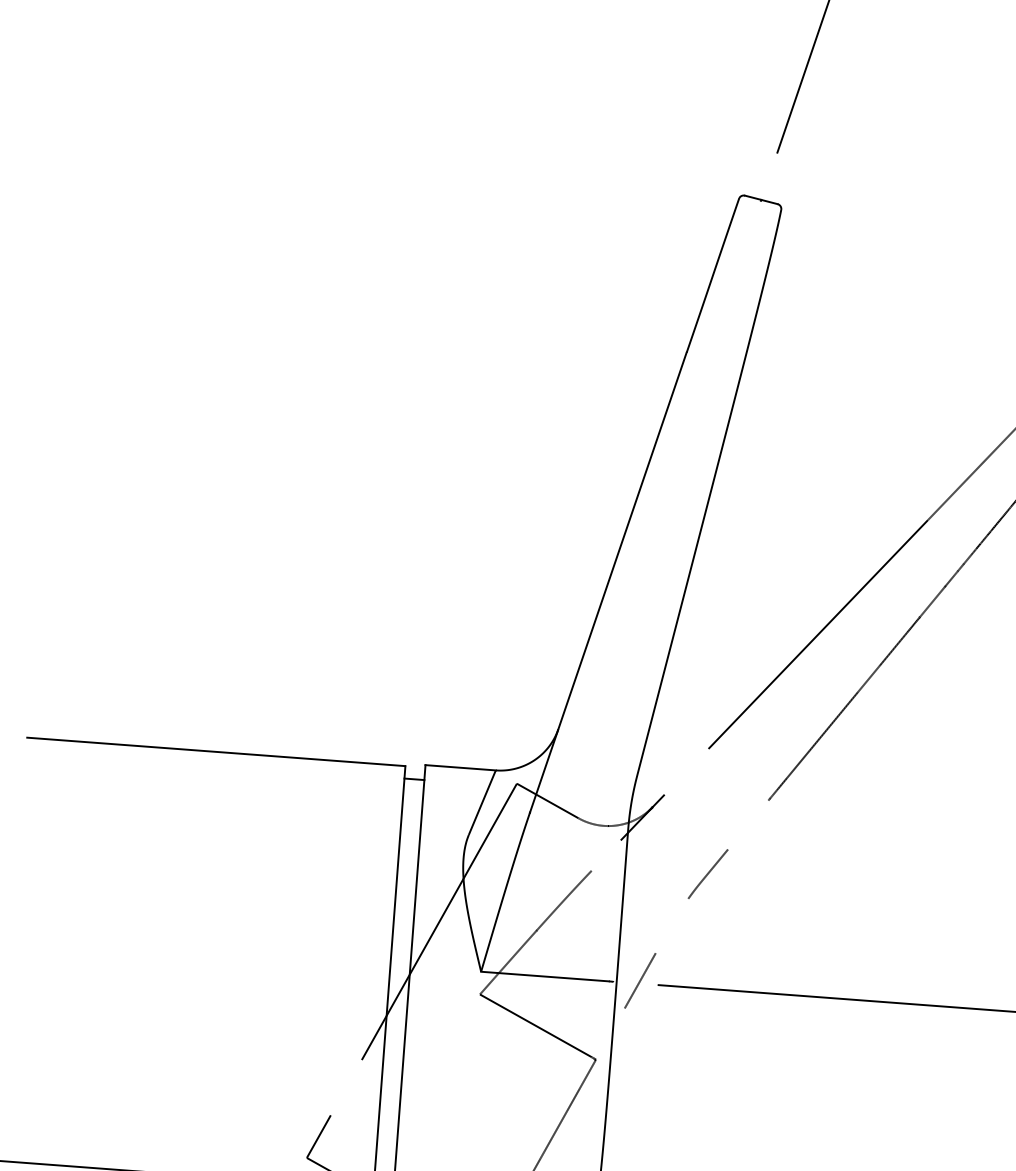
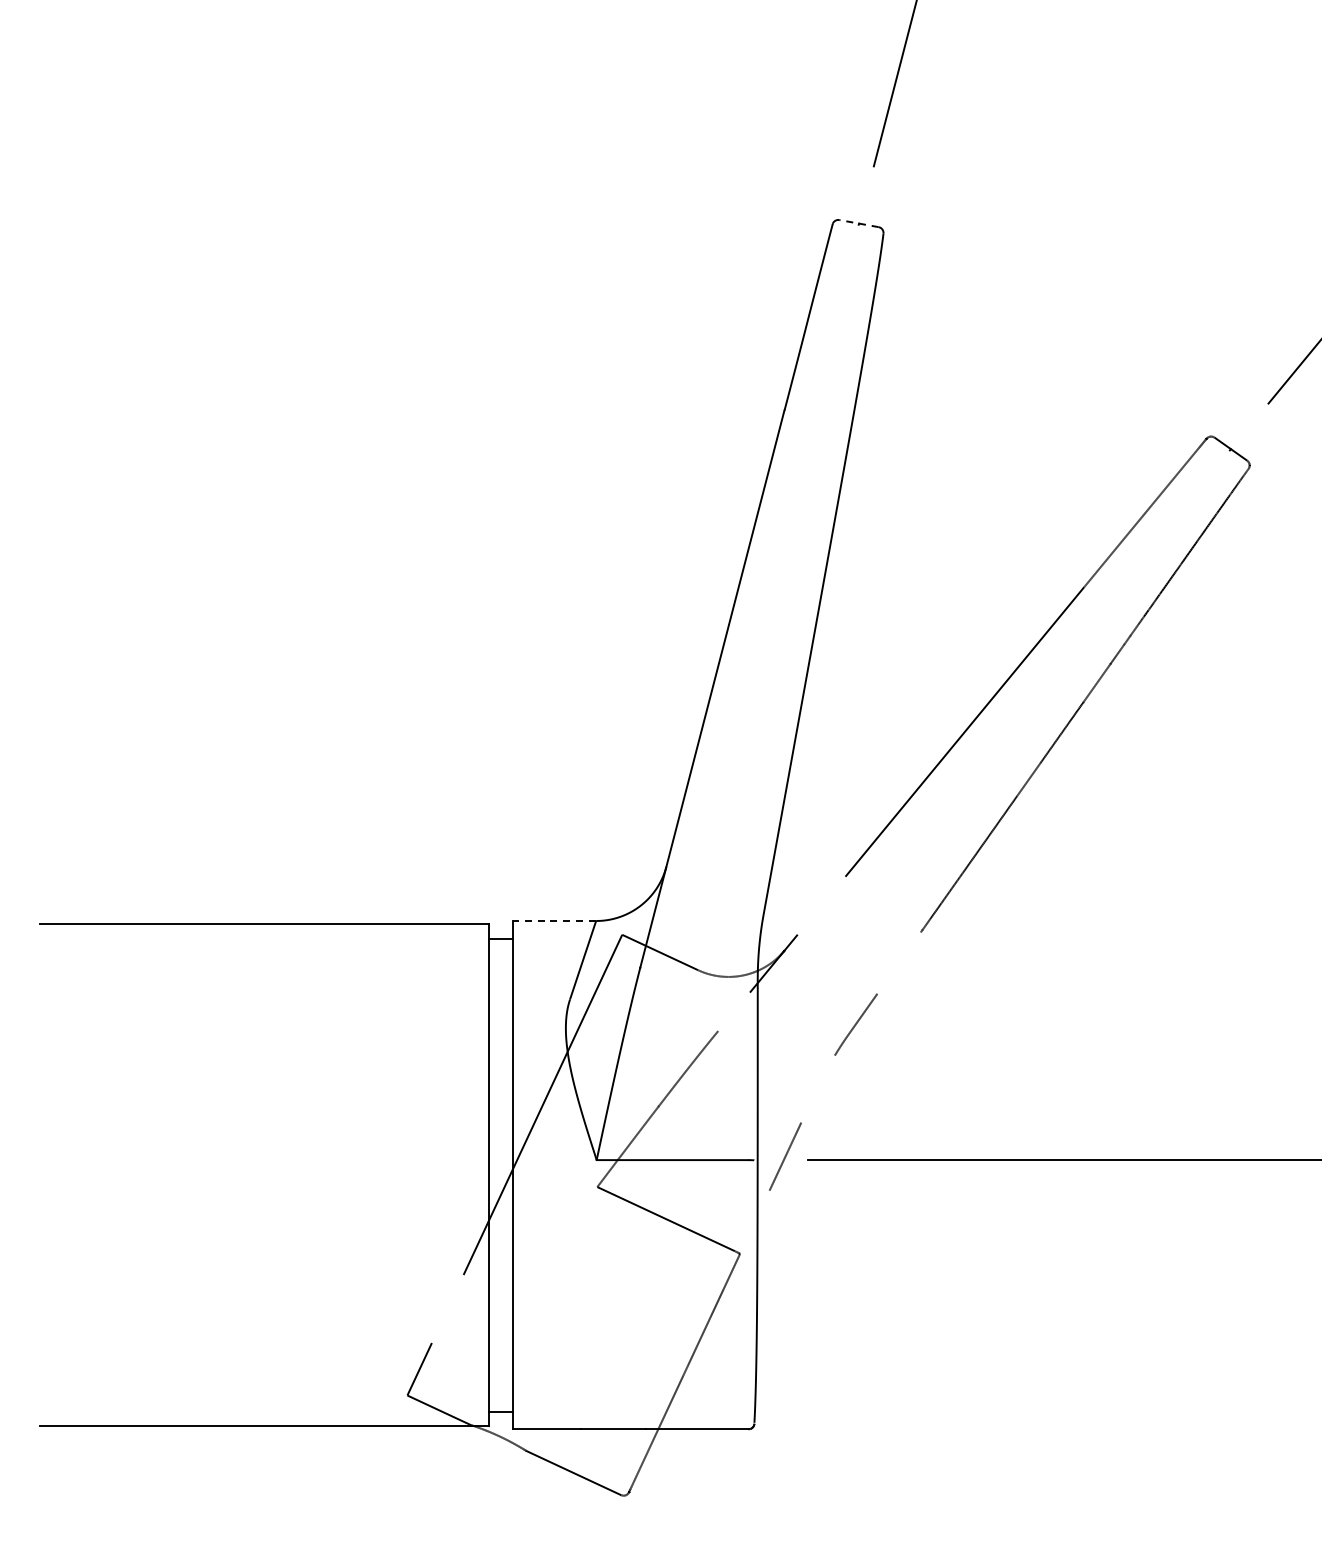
line: (761, 199) -> (859, 223), solid -> dashed
line: (460, 768) -> (554, 921), solid -> dashed

